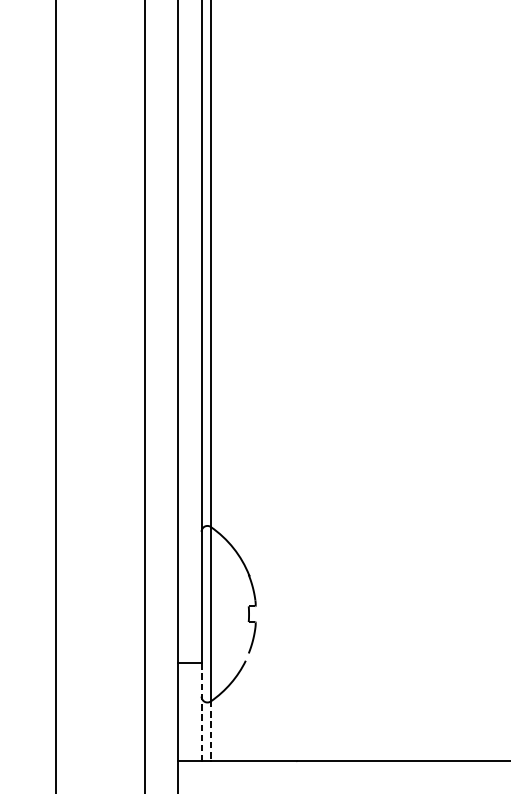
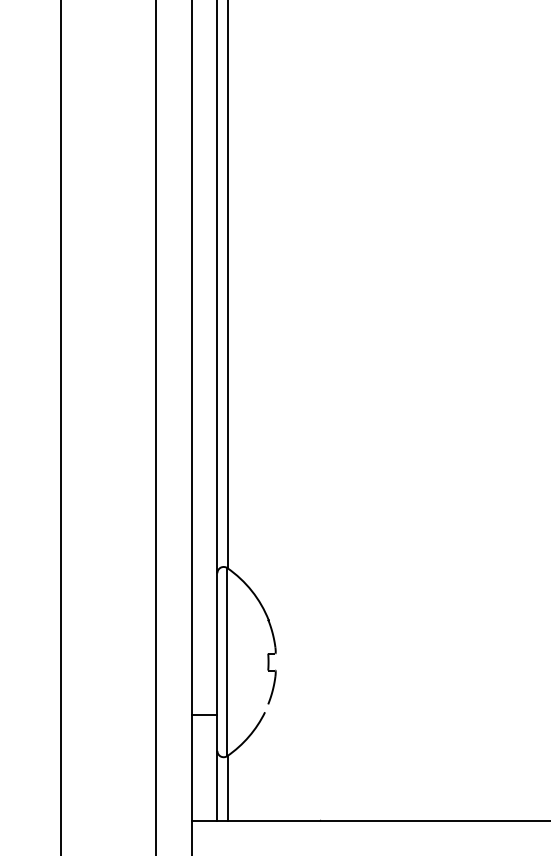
line: (201, 712) -> (217, 767), dashed -> solid
line: (210, 731) -> (227, 788), dashed -> solid

